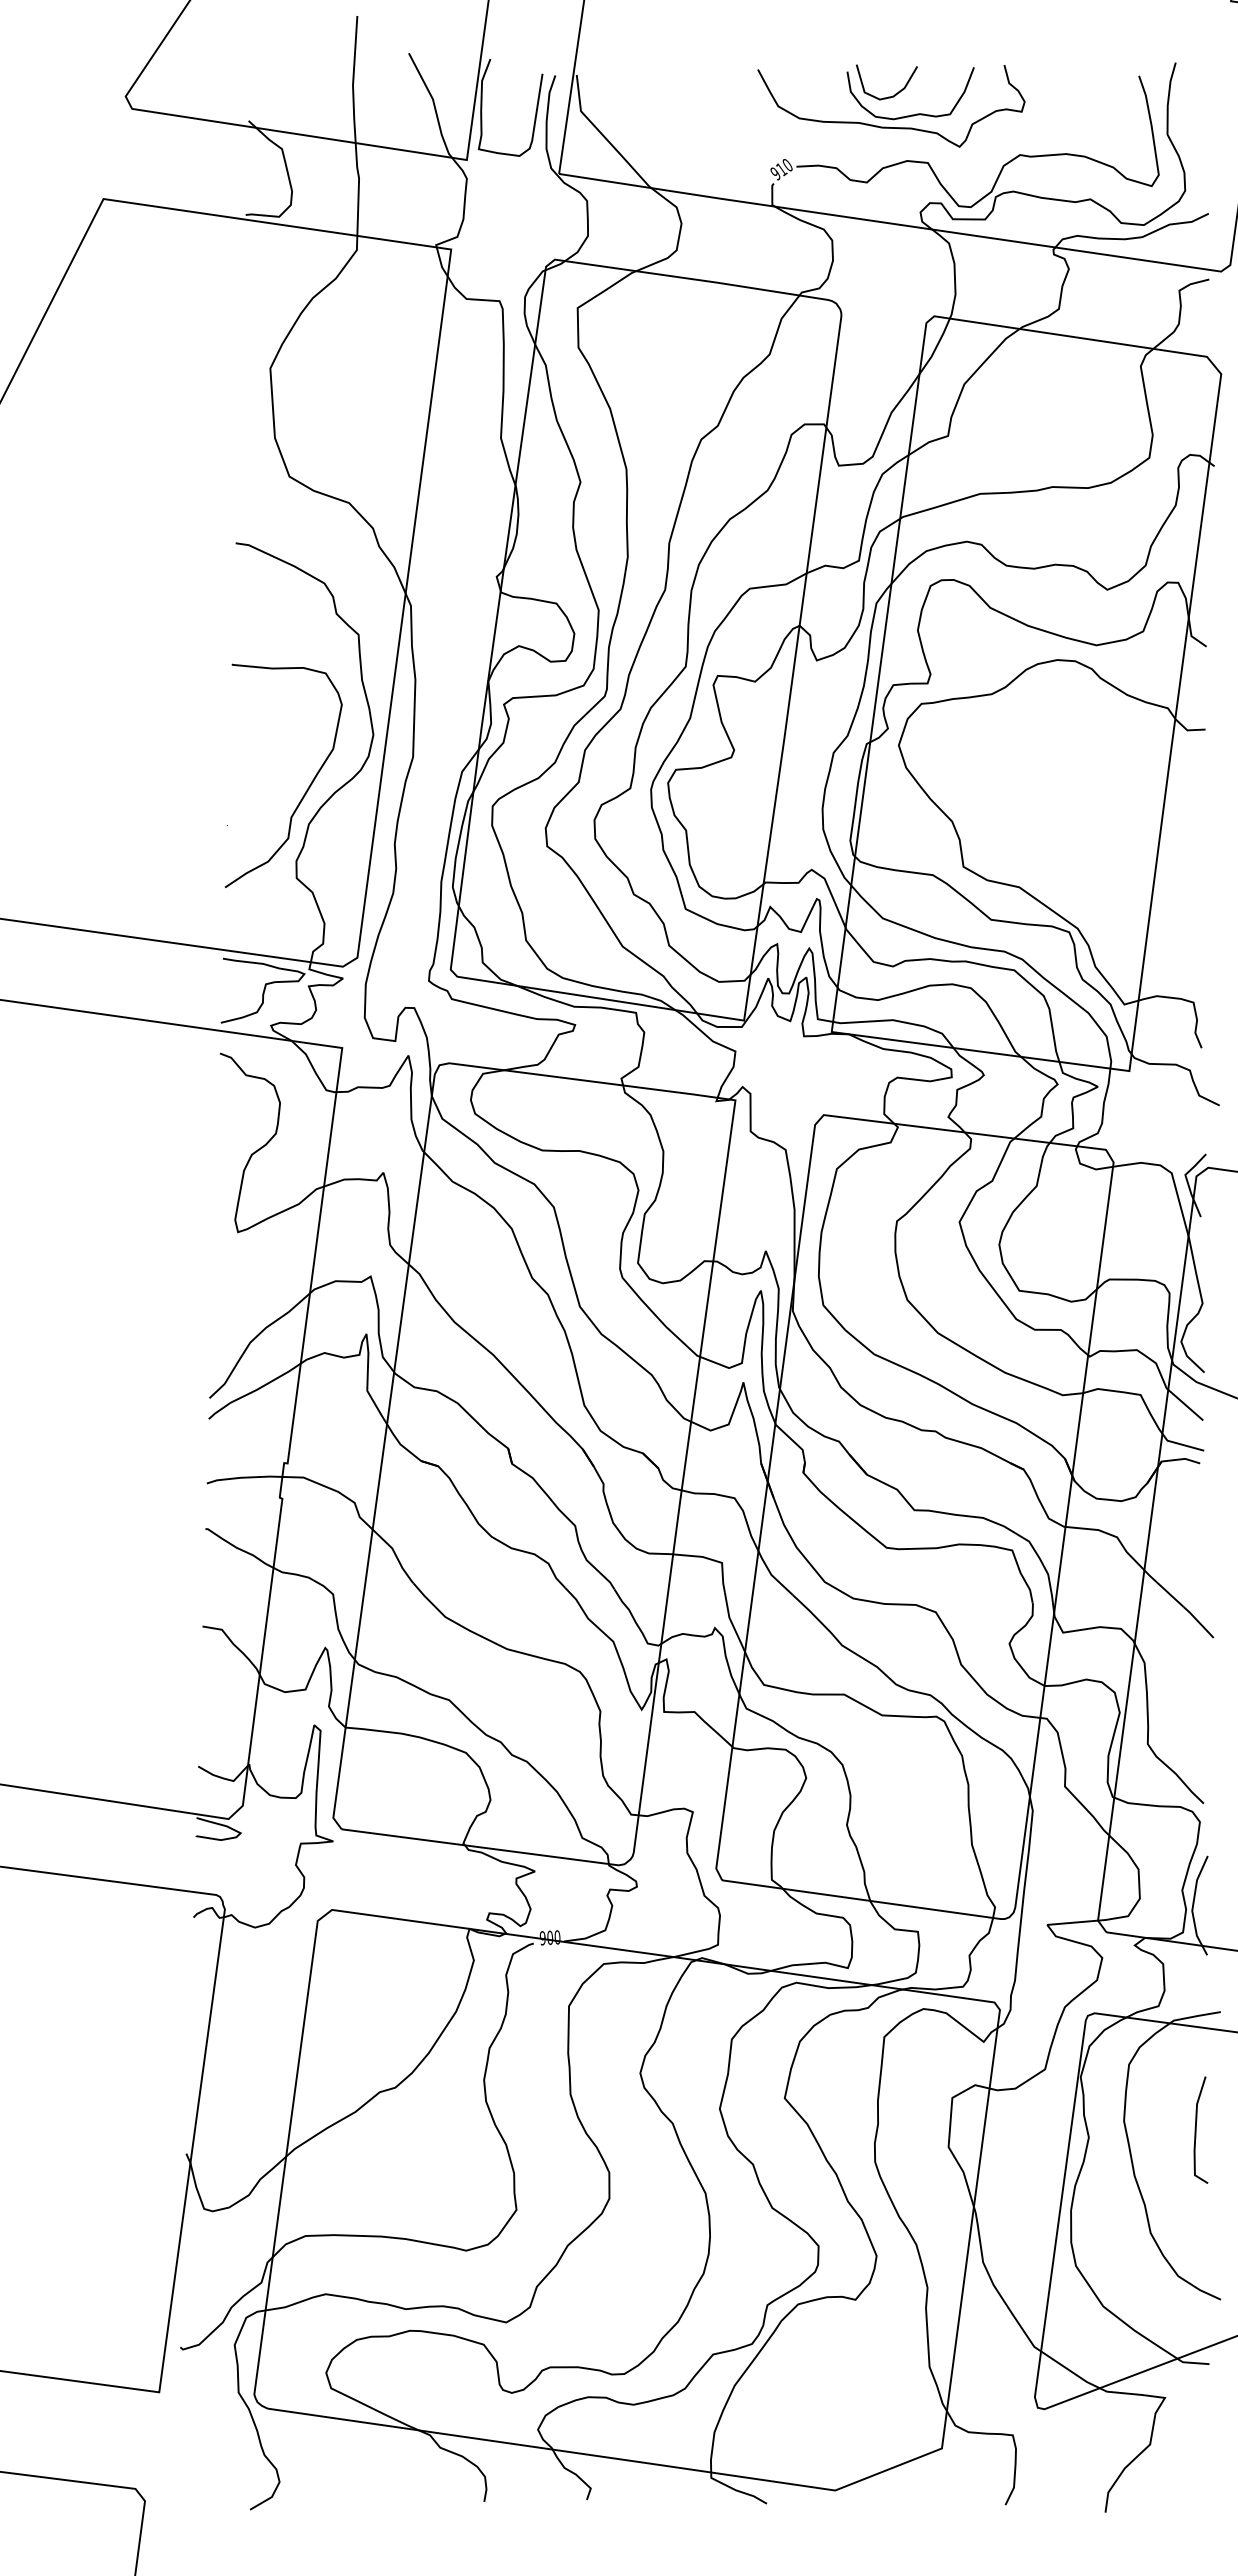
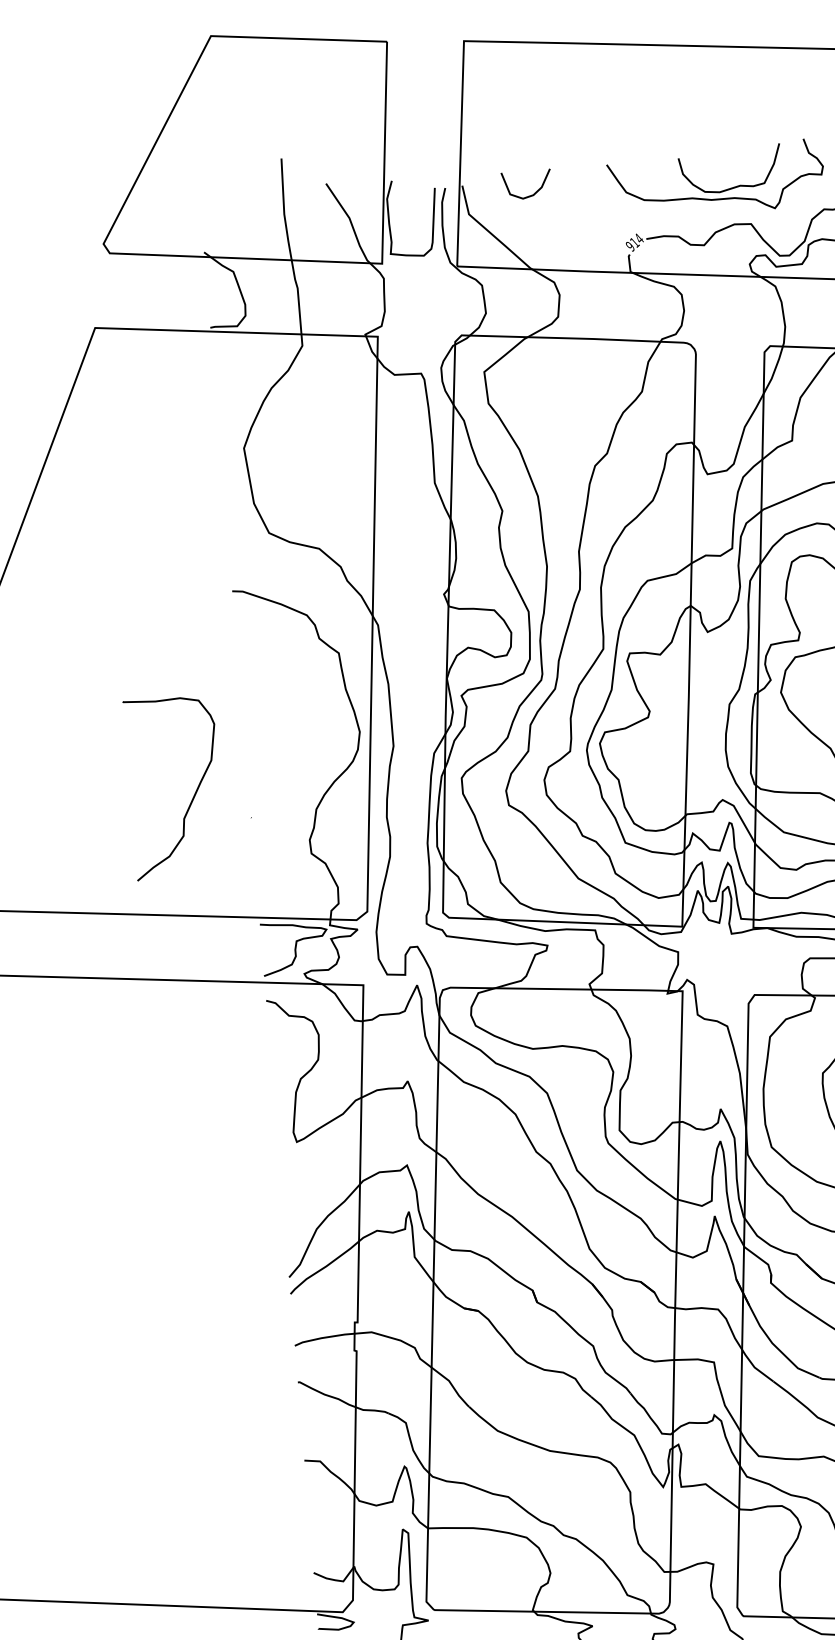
curve: (888, 96) -> (529, 195), moved
text: (787, 164) -> (638, 238), 910 -> 914
curve: (305, 791) -> (193, 796), moved

